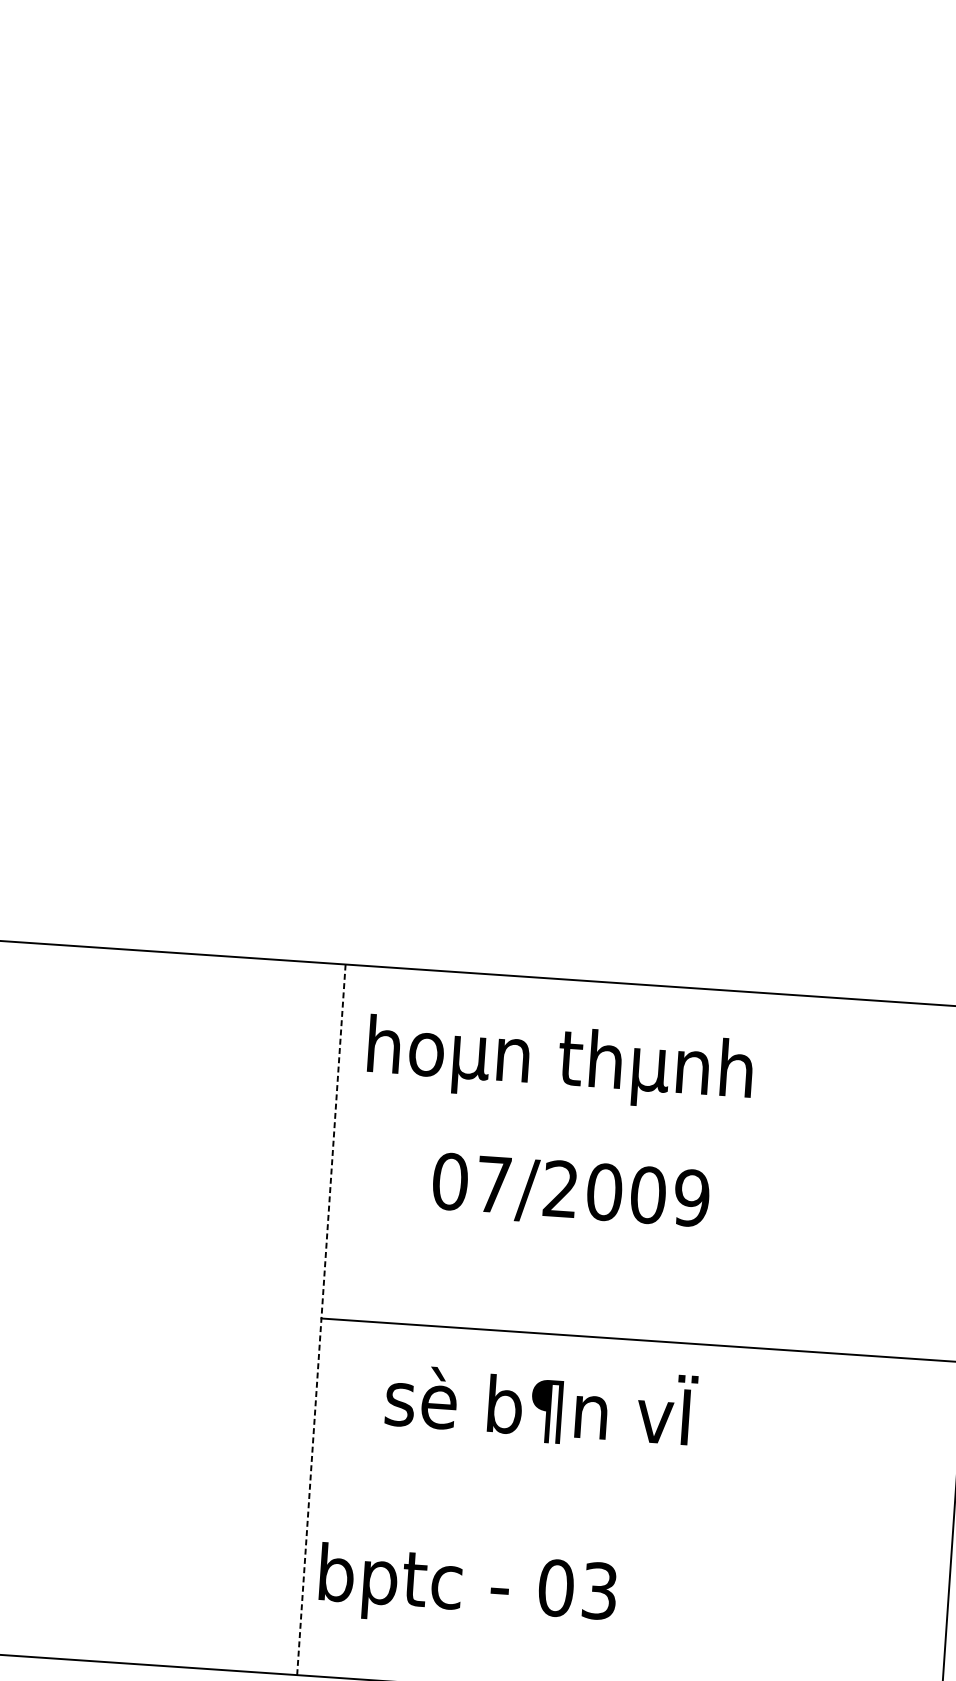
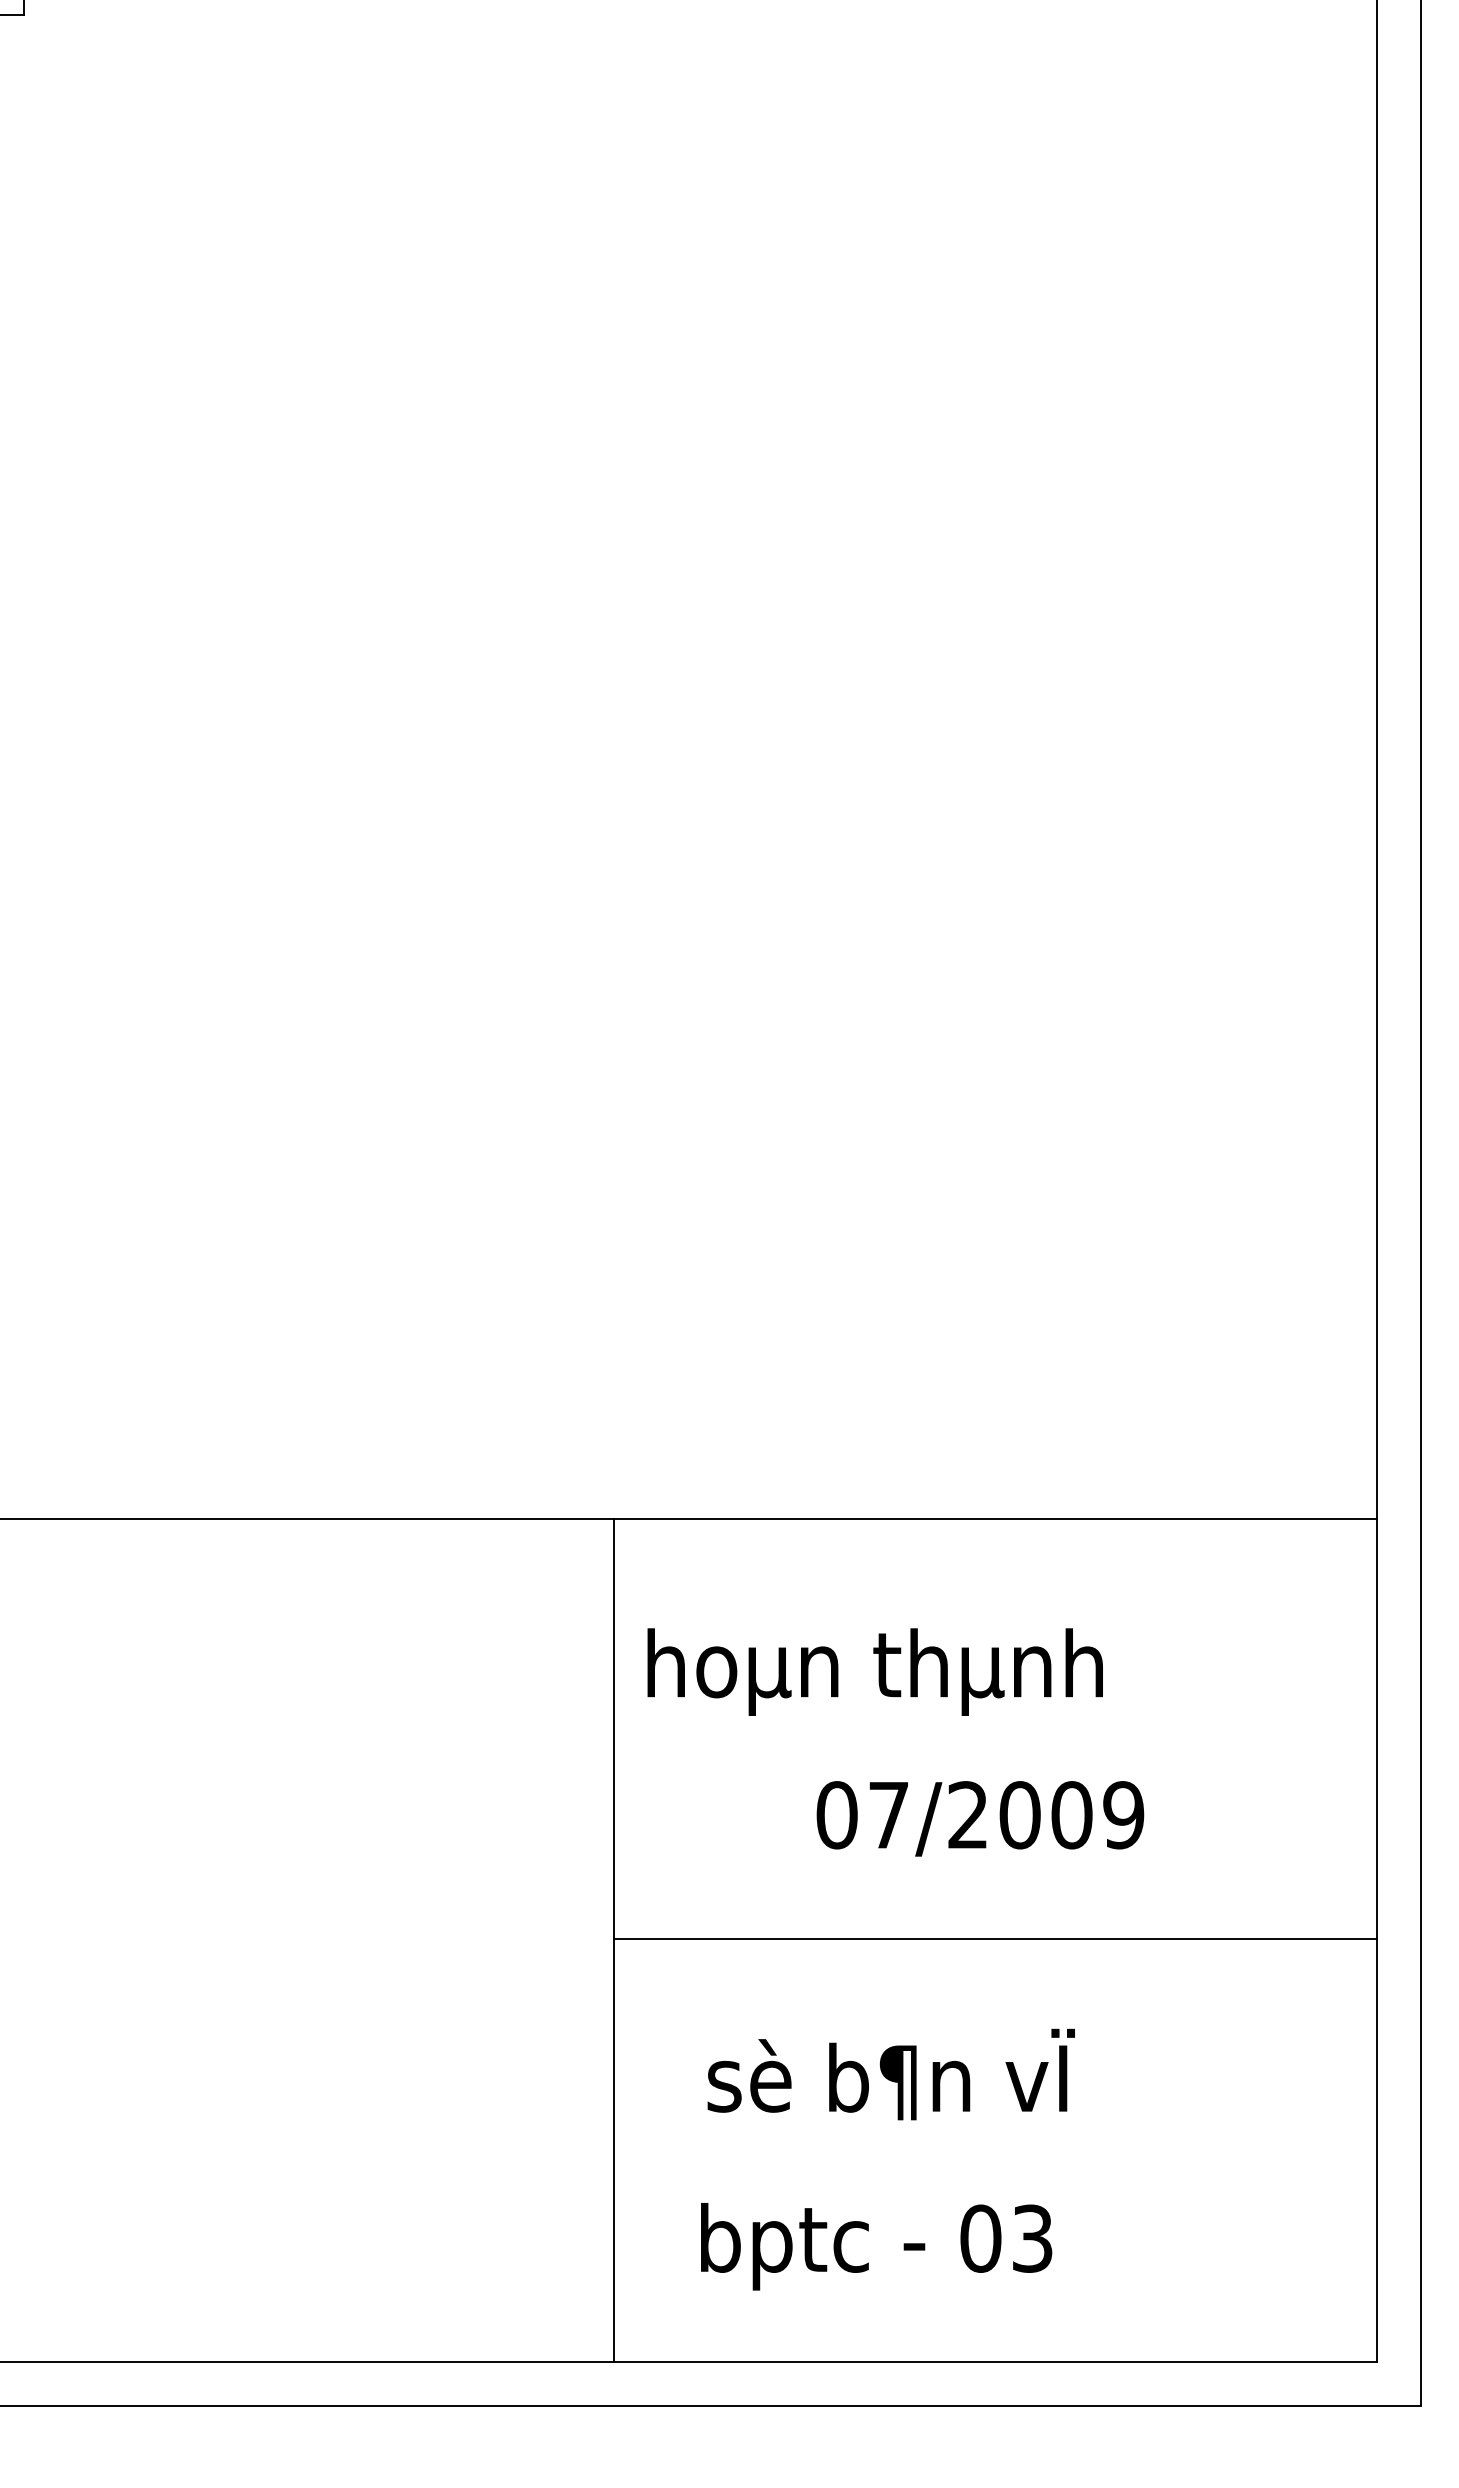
text: (559, 1063) -> (874, 1671), moved
text: (571, 1192) -> (980, 1818), moved
line: (321, 1319) -> (613, 1940), dashed -> solid
text: (540, 1403) -> (890, 2074), moved
text: (467, 1588) -> (876, 2246), moved

